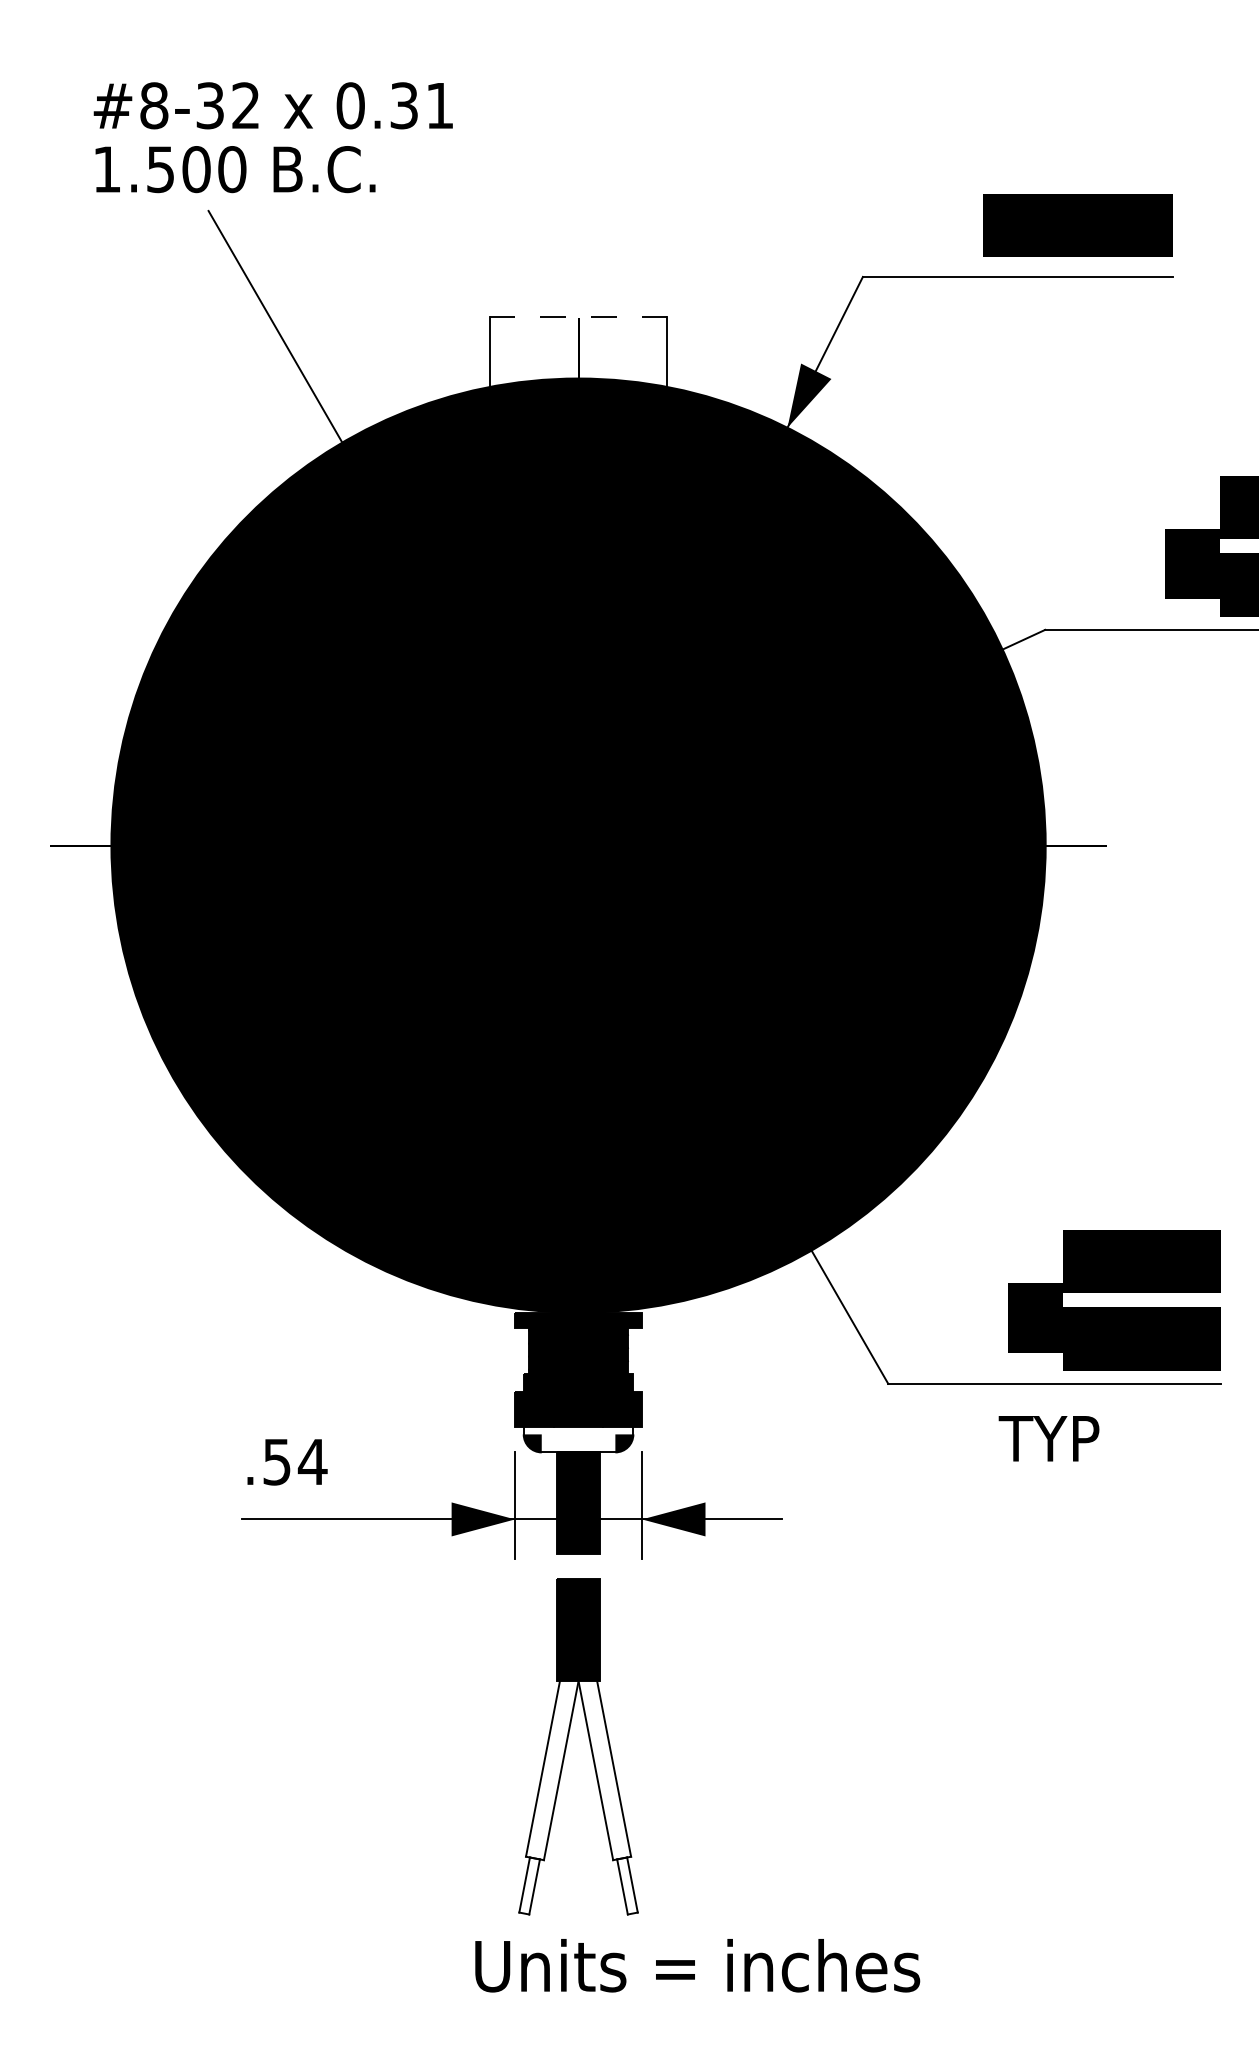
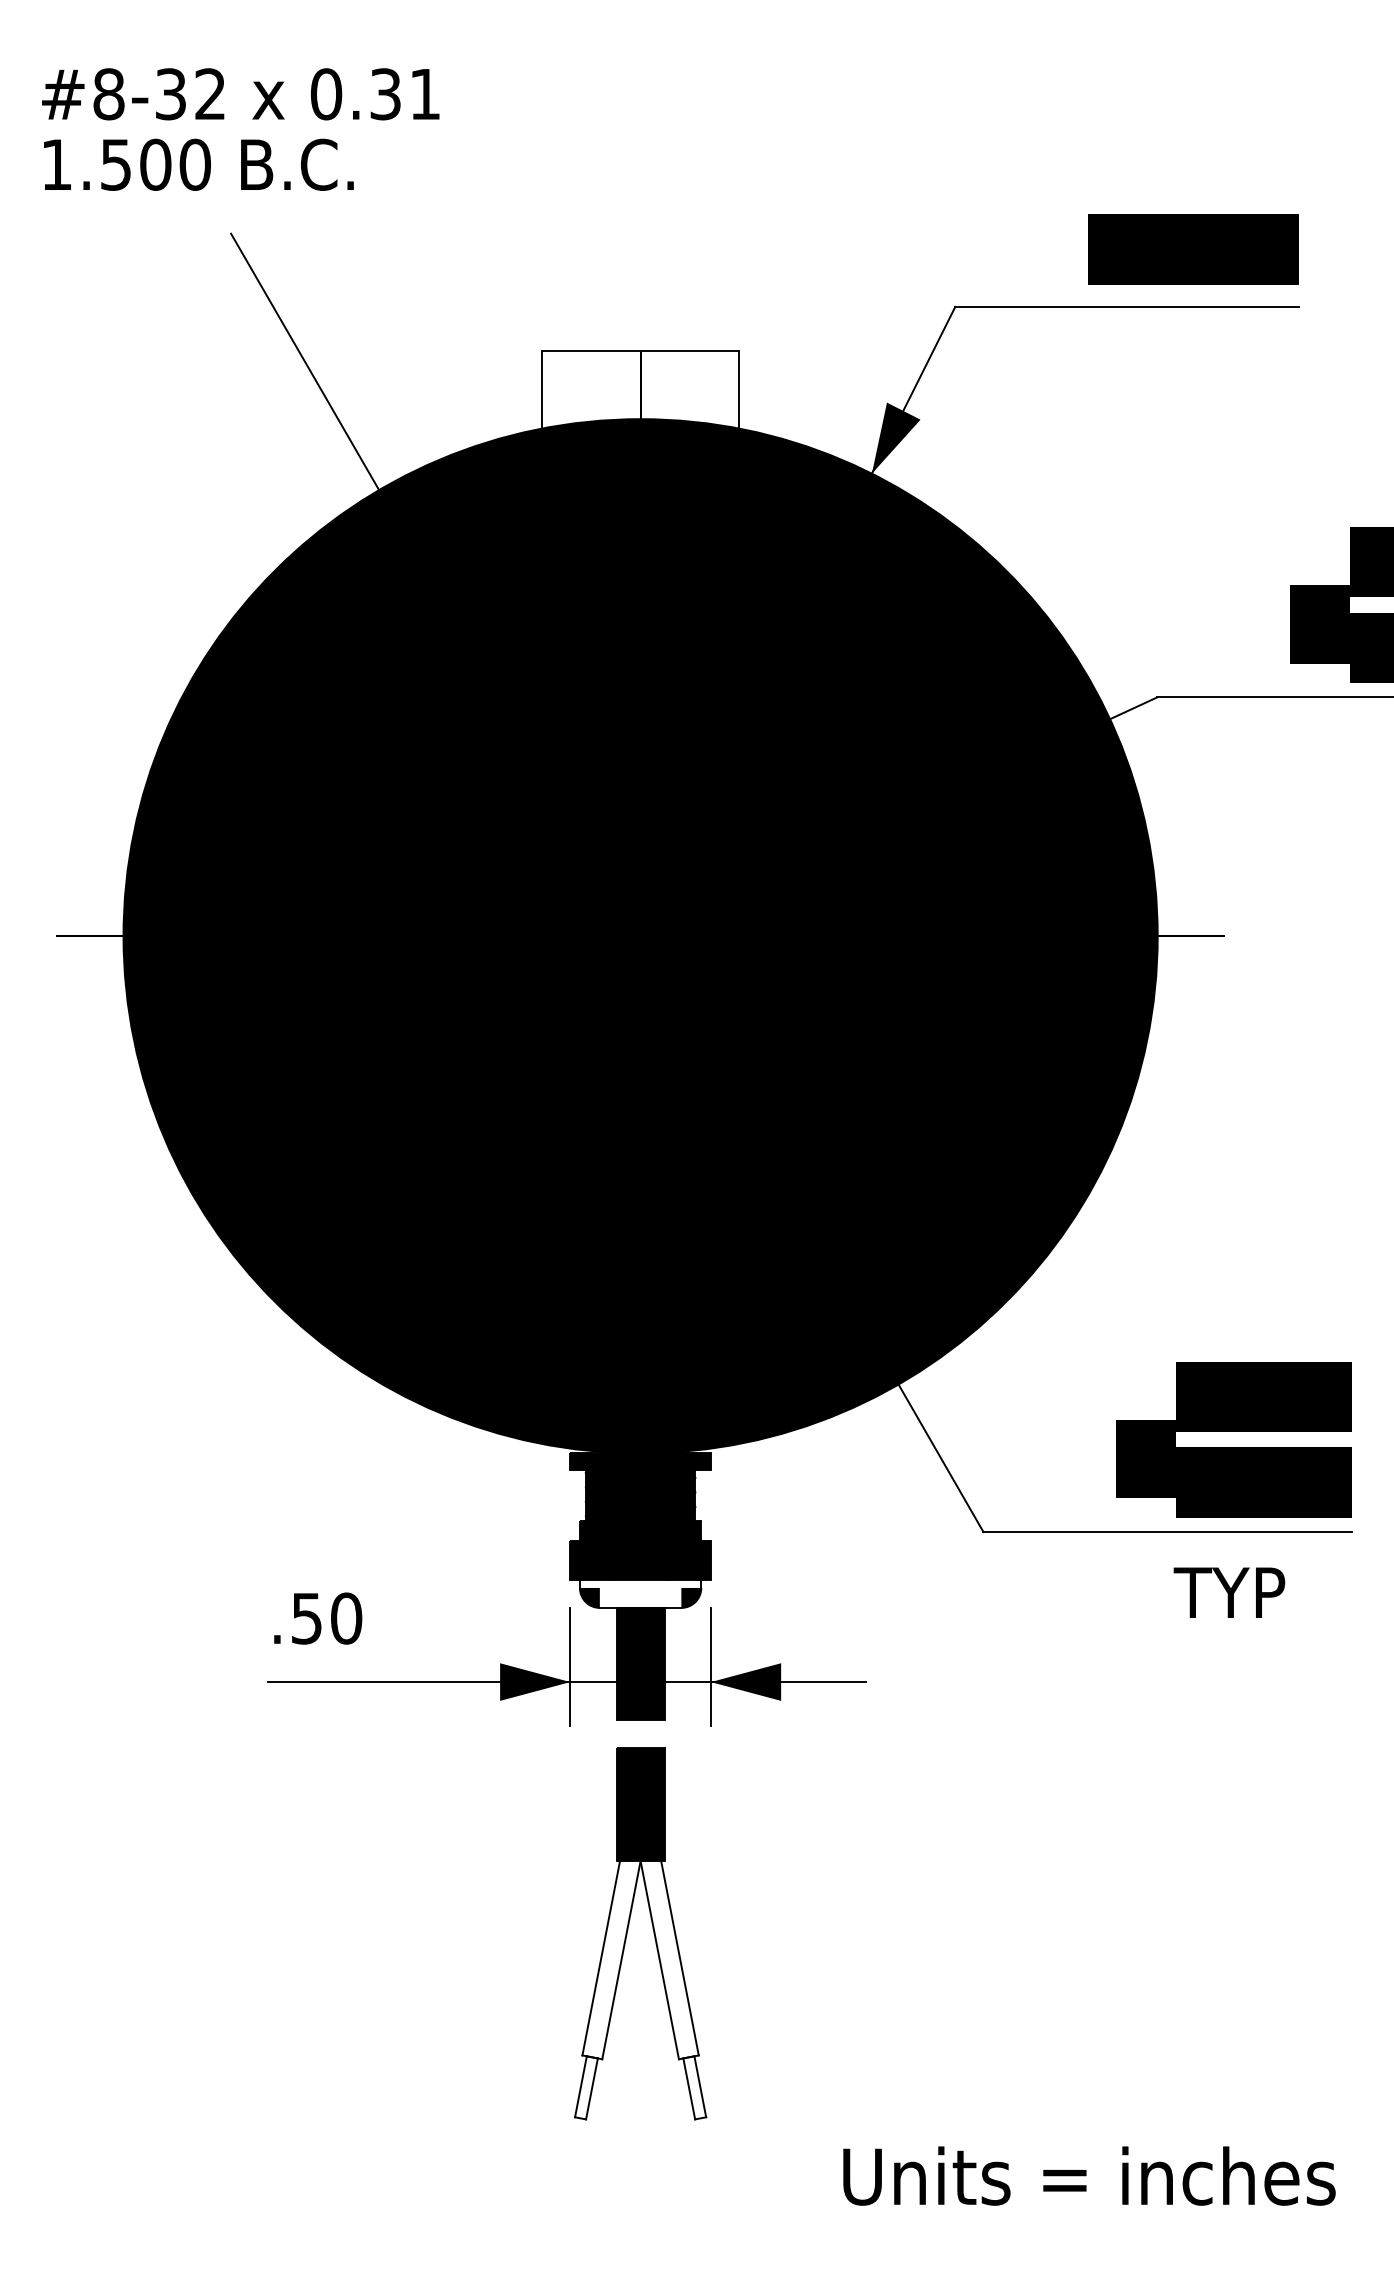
text: (273, 137) -> (240, 129), moved
line: (579, 316) -> (641, 350), dashed -> solid
text: (1049, 1438) -> (1229, 1592), moved
text: (312, 1461) -> (346, 1618), .54 -> .50
text: (697, 1965) -> (1089, 2175), moved

